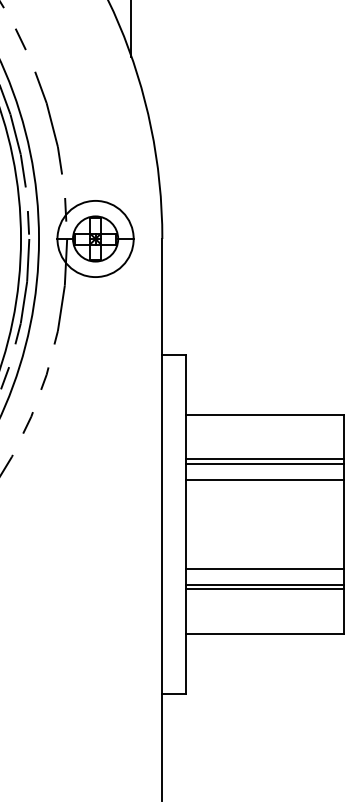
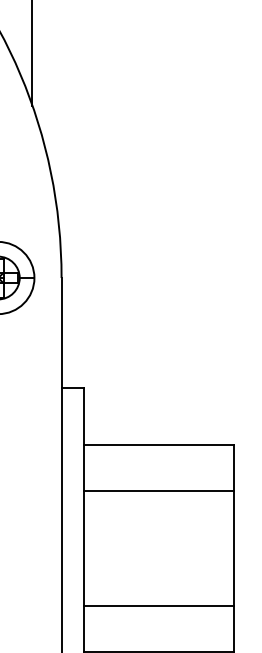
line: (264, 459) -> (158, 486), removed
line: (264, 479) -> (158, 505), removed
line: (264, 568) -> (158, 590), removed
line: (264, 589) -> (158, 609), removed

